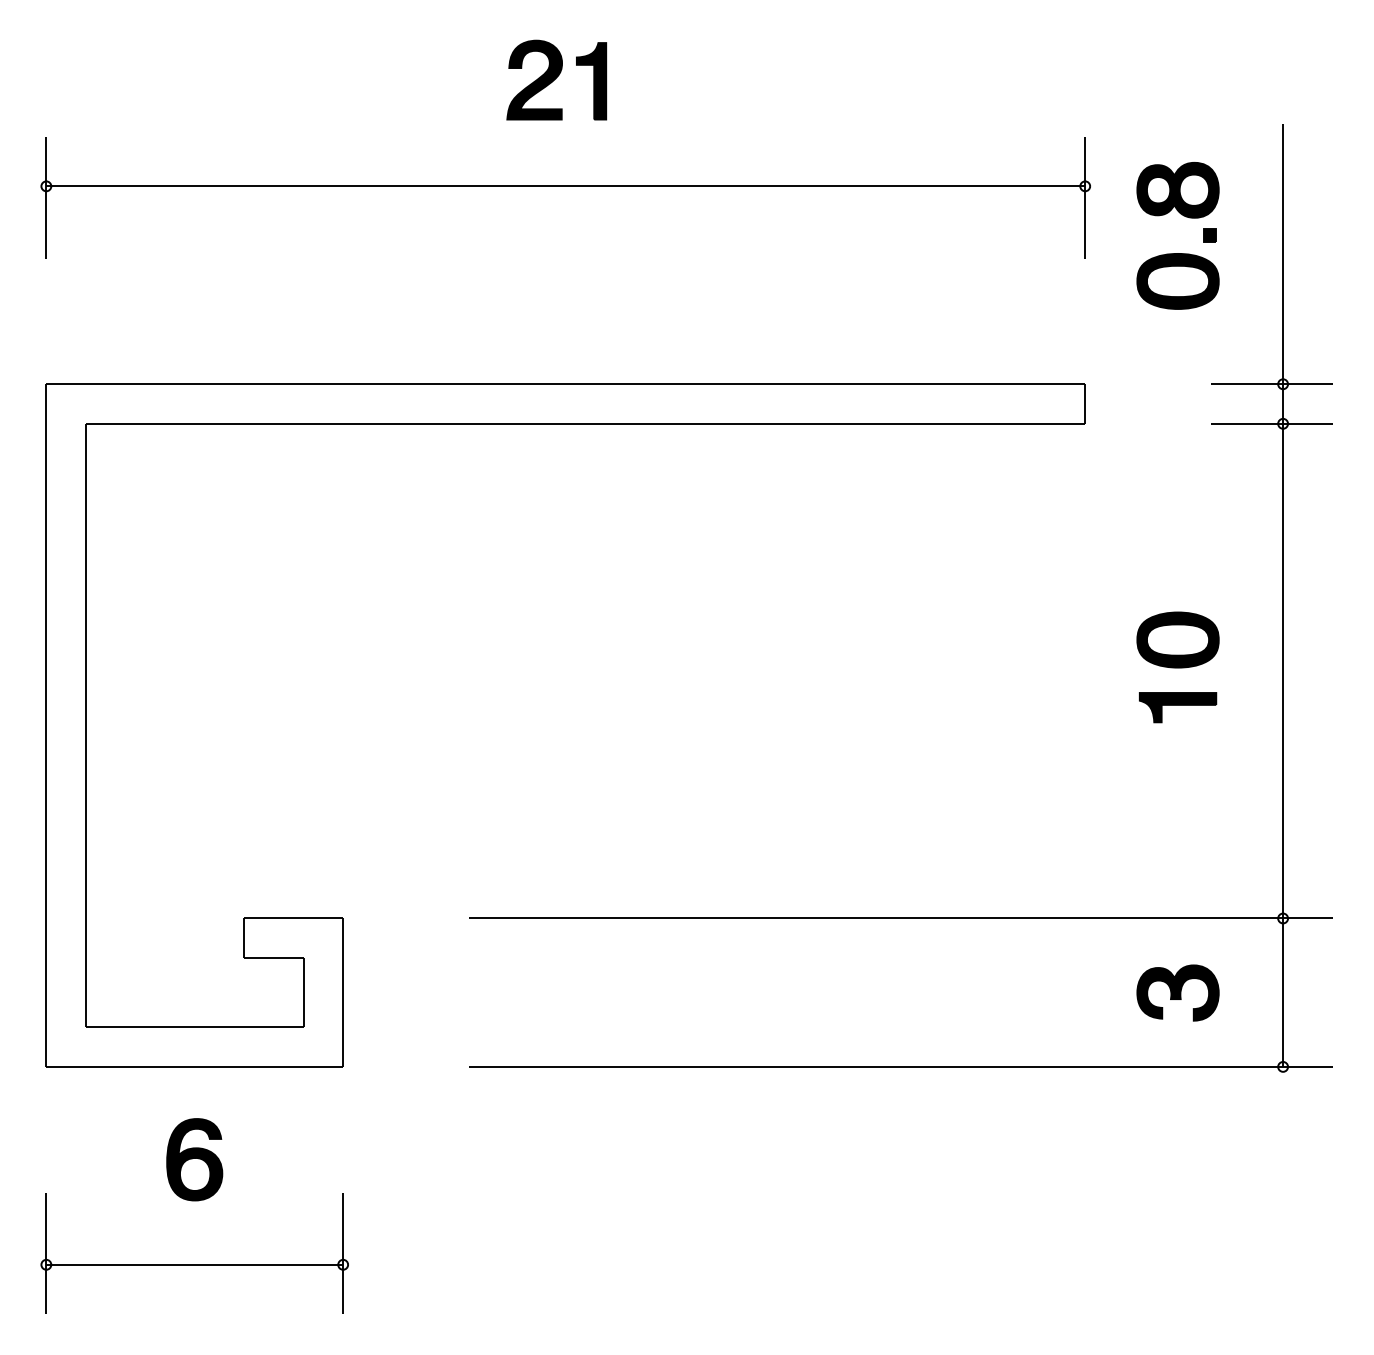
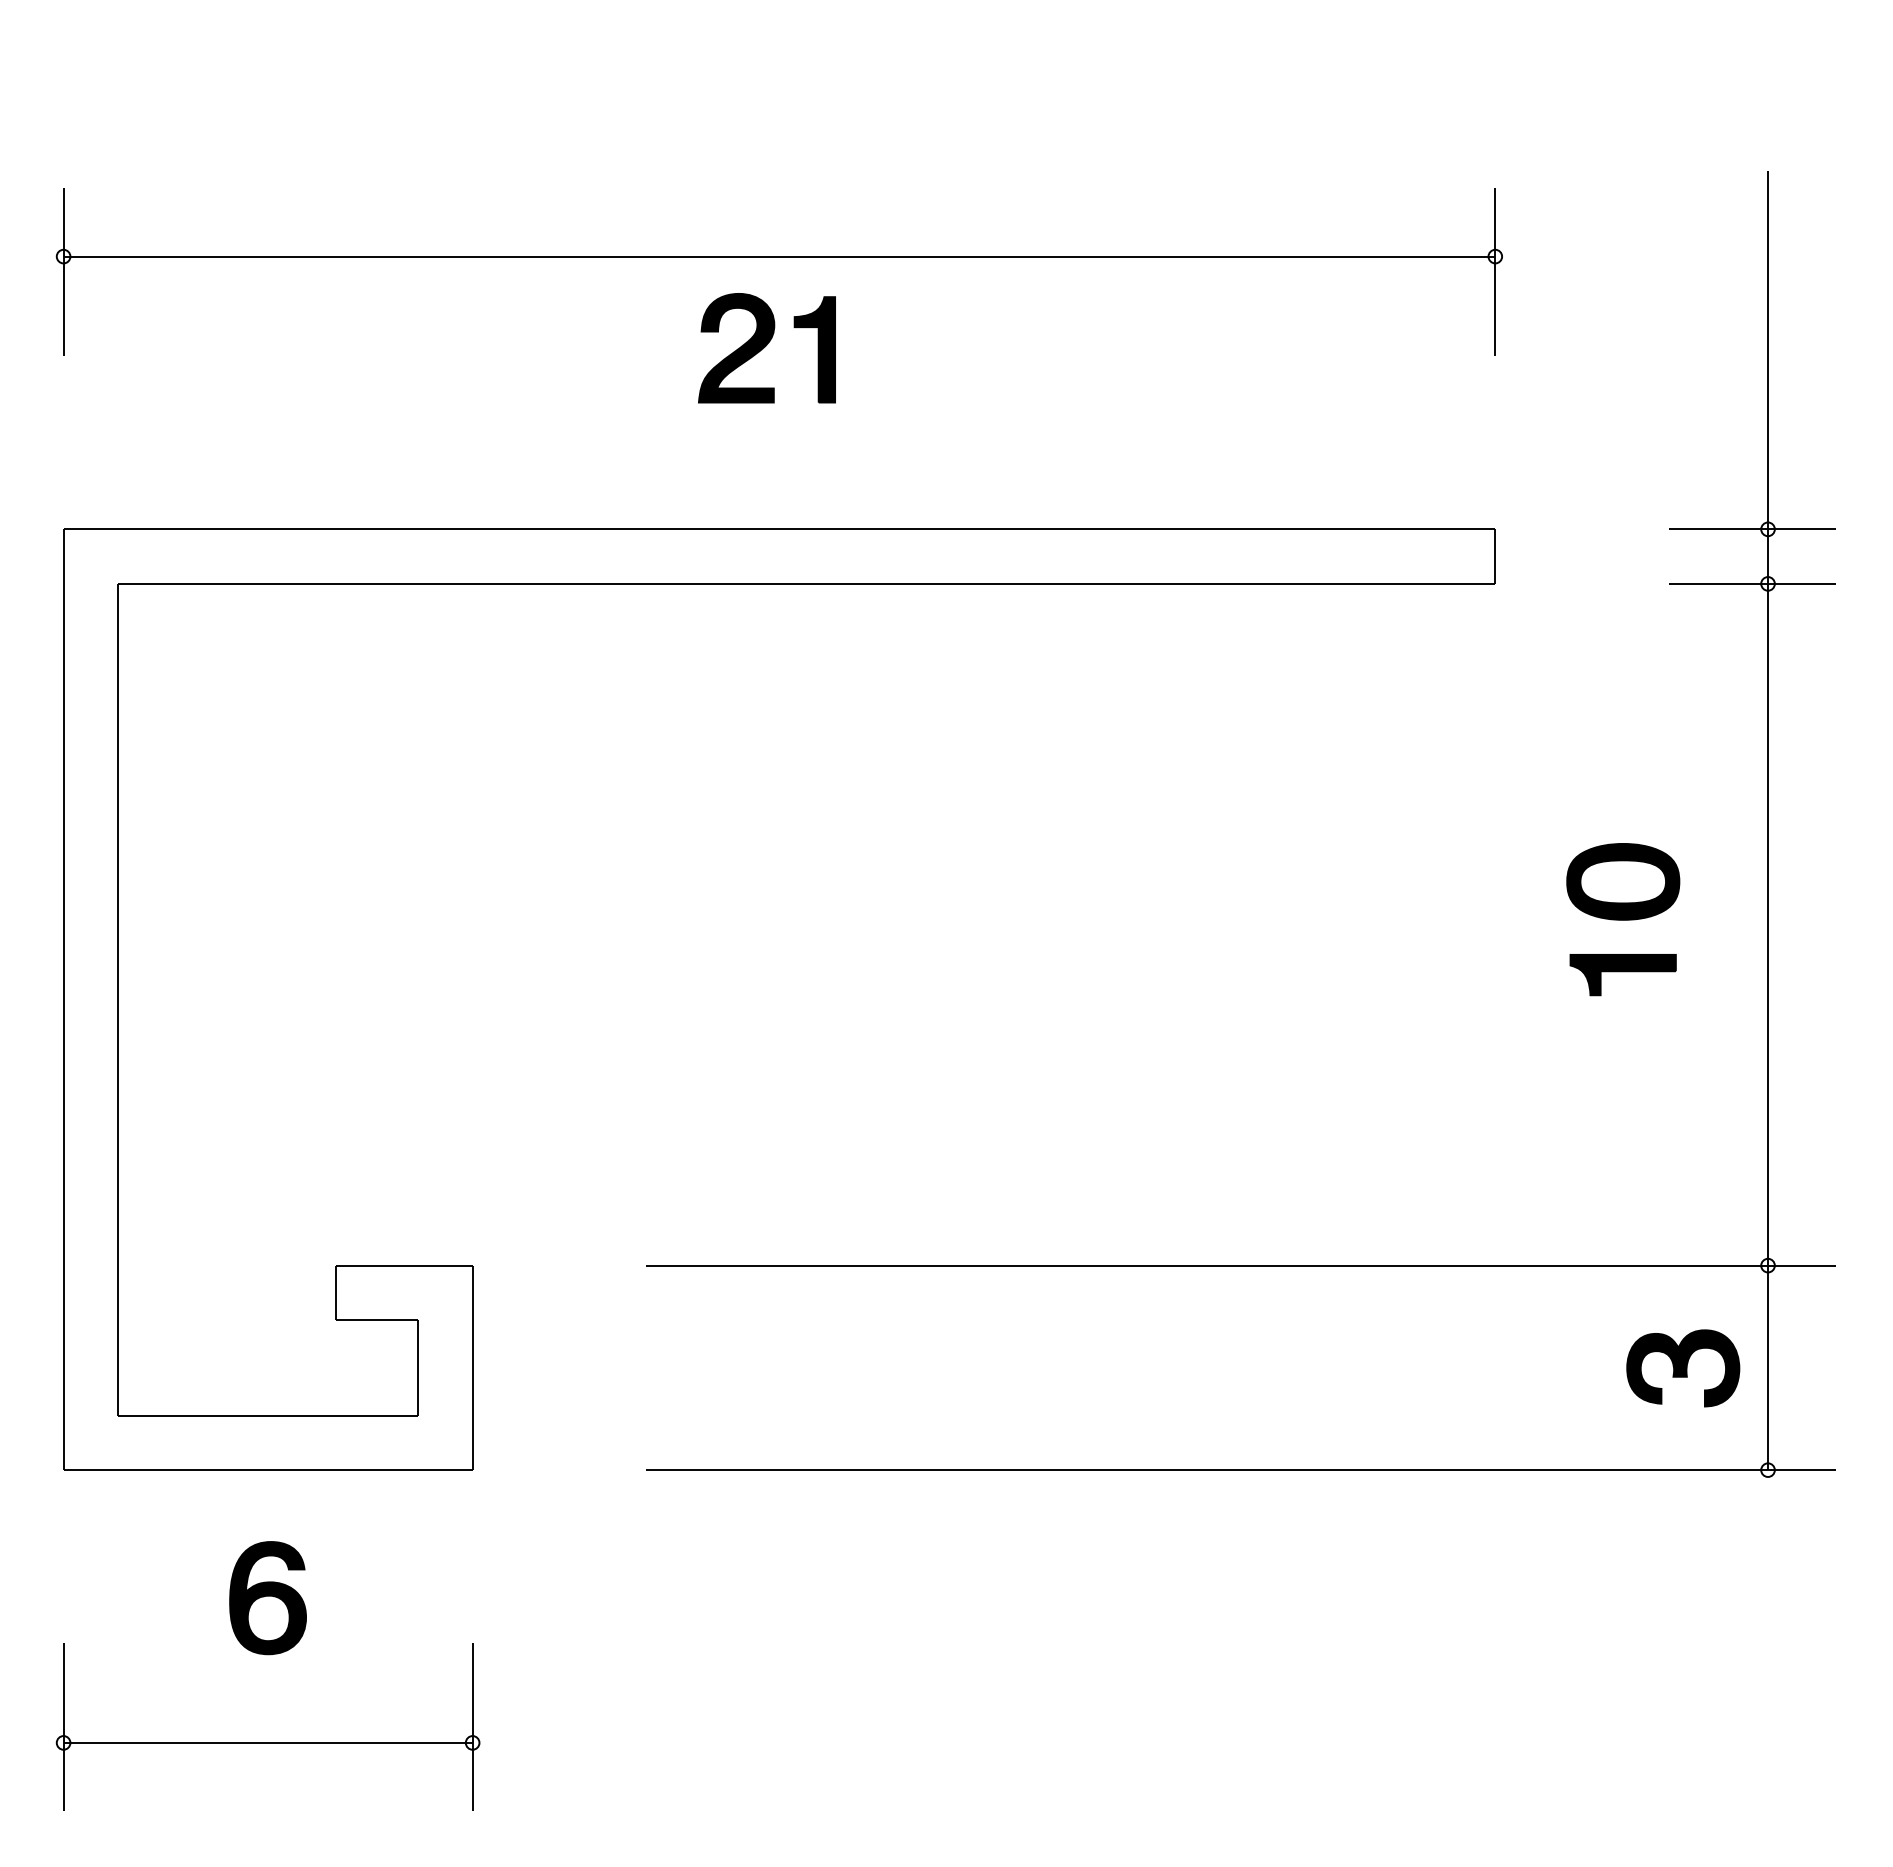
part: (556, 80) -> (766, 348), moved
part: (1178, 253) -> (1623, 348), removed
part: (1178, 993) -> (1683, 1368), moved

